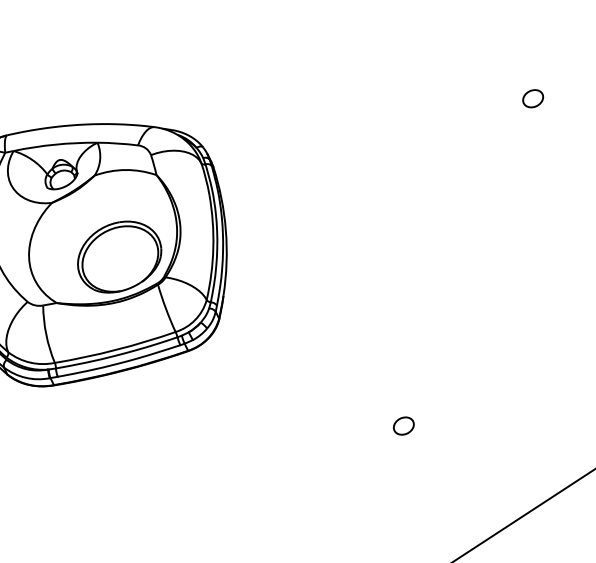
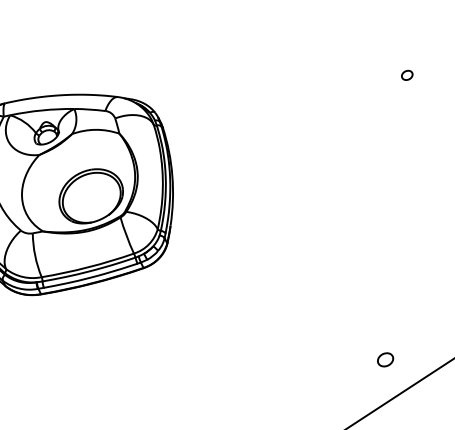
part: (533, 98) -> (407, 75), size x0.7
part: (403, 425) -> (385, 359), moved

